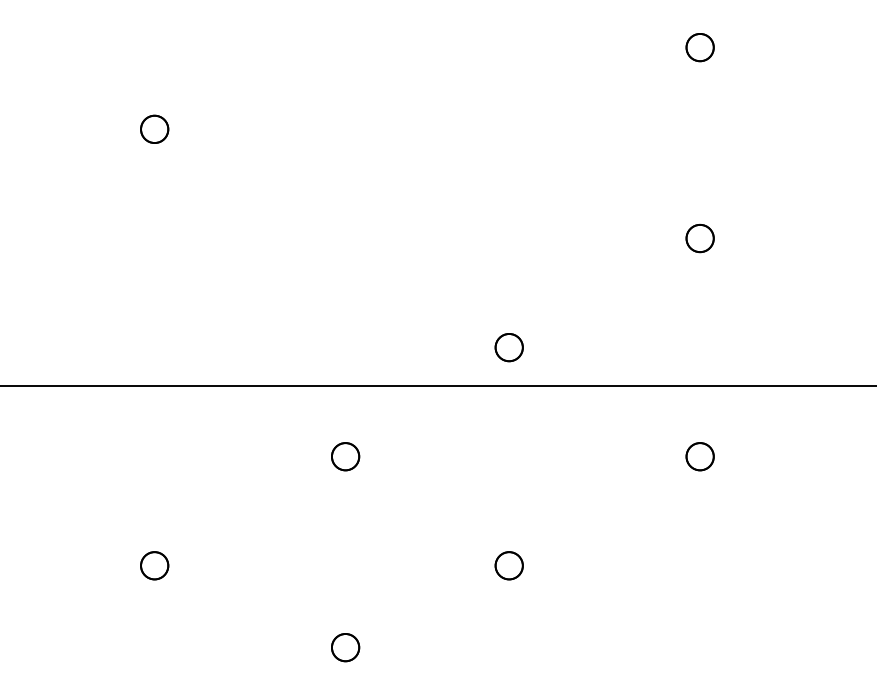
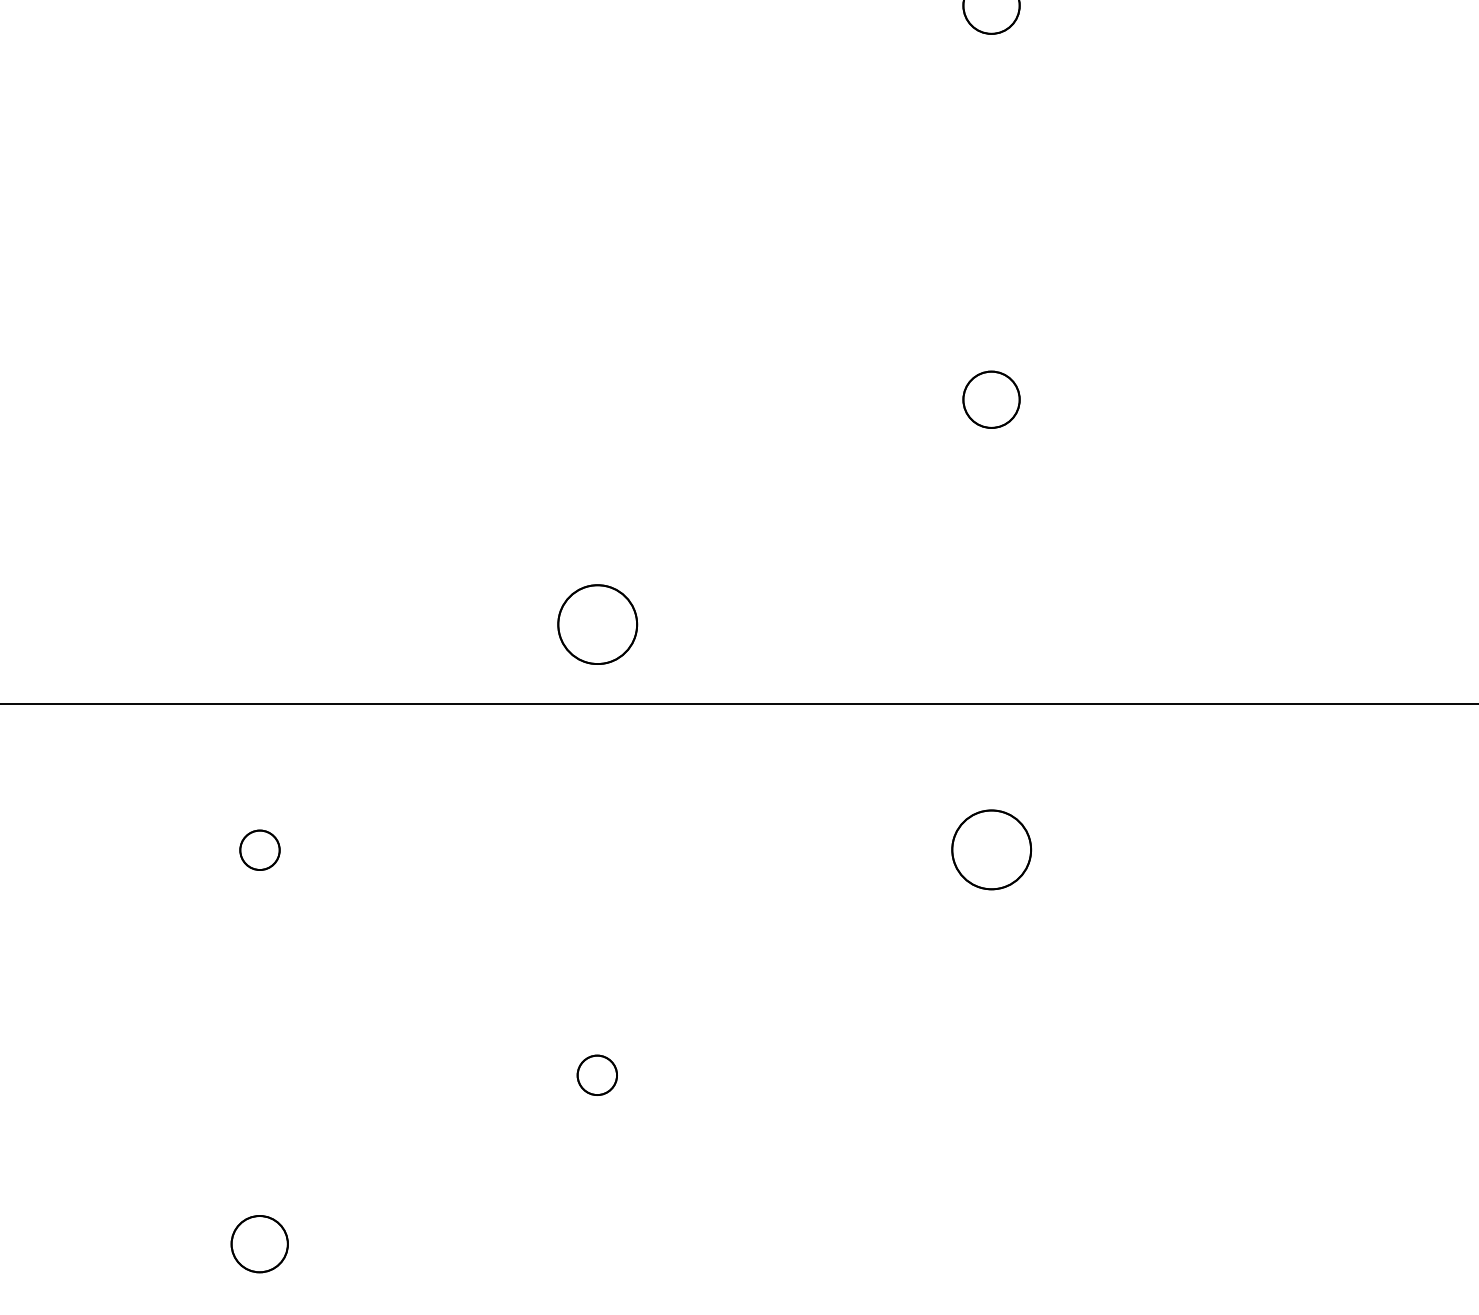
part: (508, 347) -> (595, 624), size x1.4
part: (345, 456) -> (259, 849), size x0.7
part: (699, 456) -> (990, 849), size x1.4
part: (508, 565) -> (595, 1074), size x0.7

